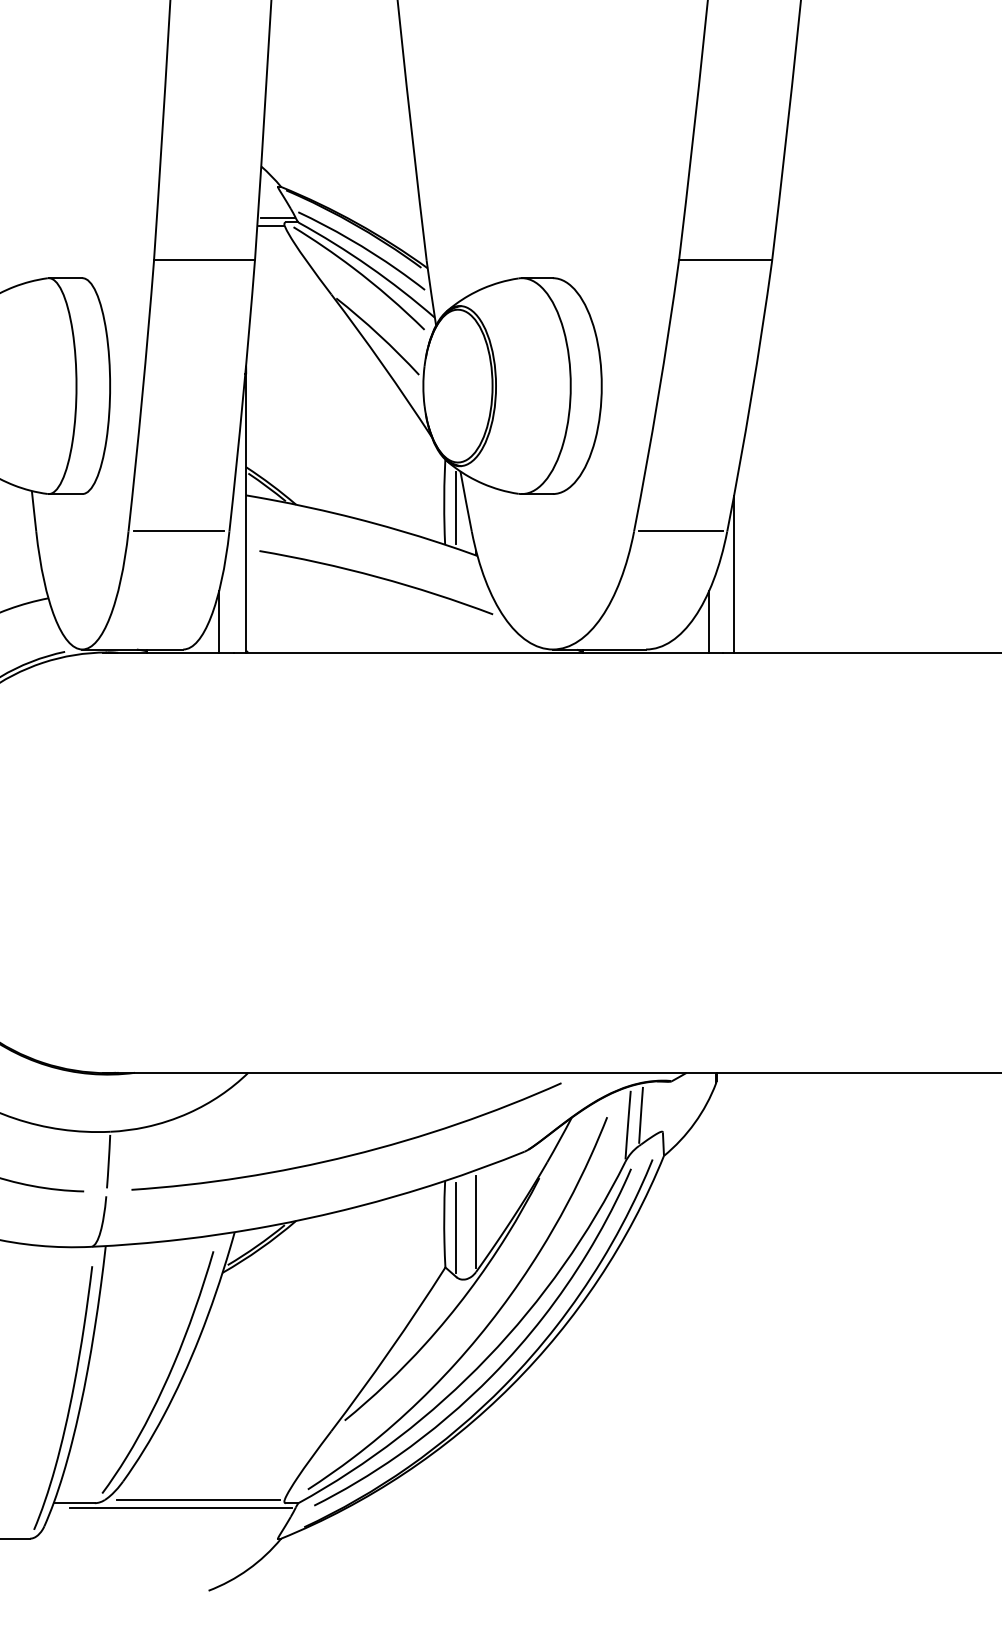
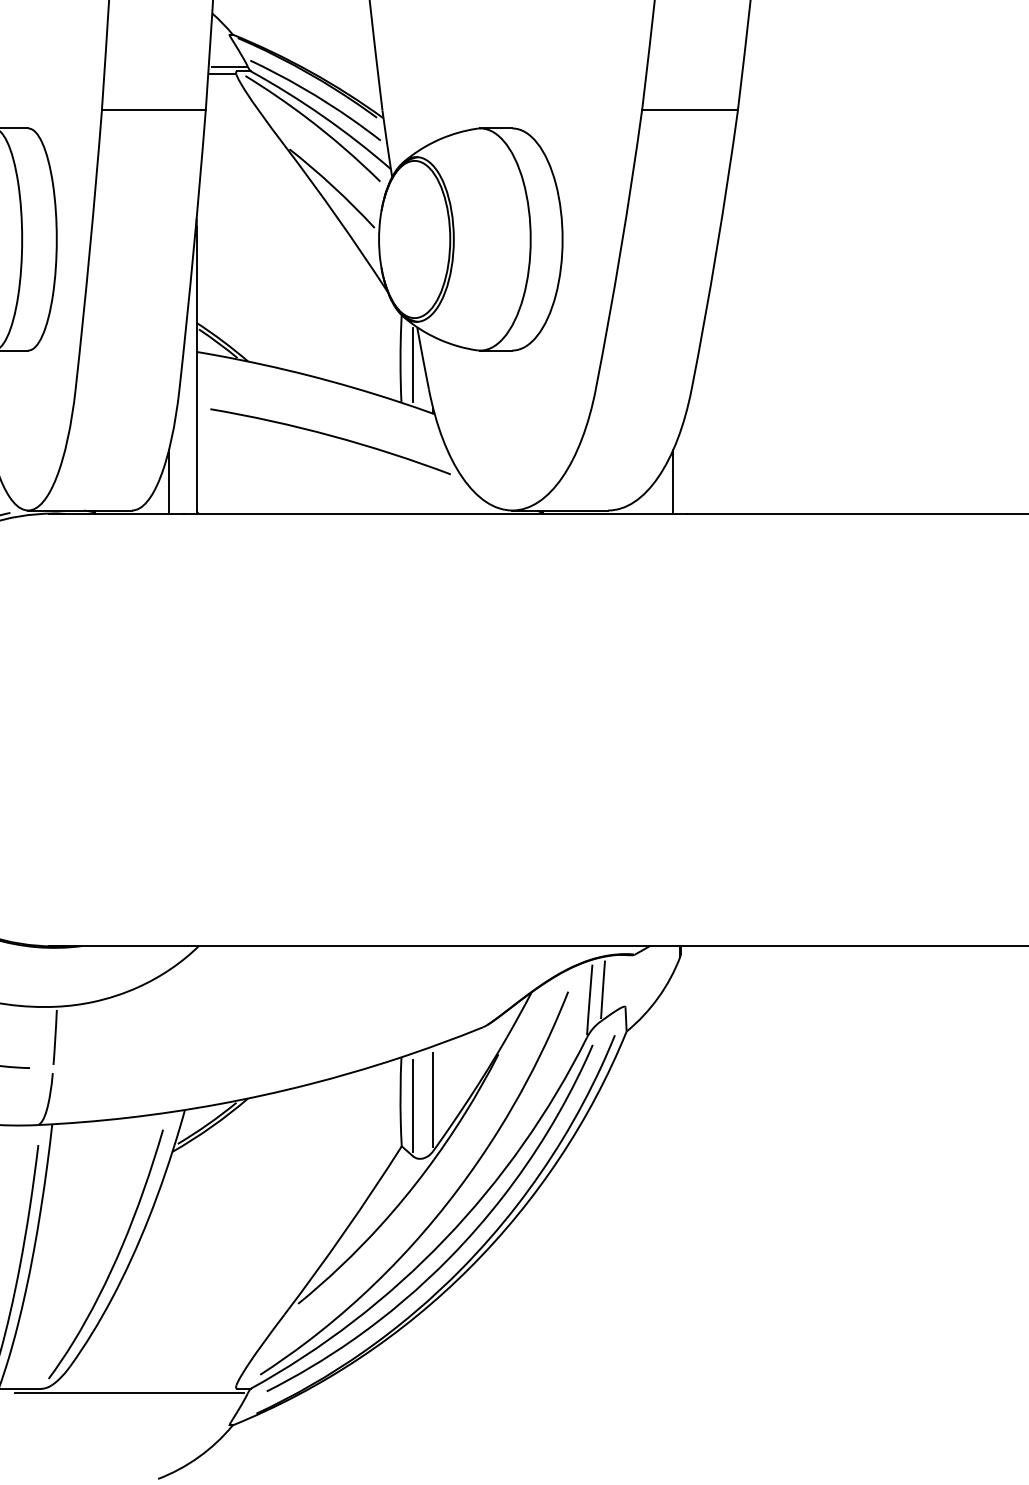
line: (178, 531) -> (127, 389), removed
line: (680, 531) -> (643, 389), removed
line: (734, 573) -> (699, 432), removed
curve: (350, 1154) -> (304, 1030), removed
line: (197, 1499) -> (146, 1385), removed

